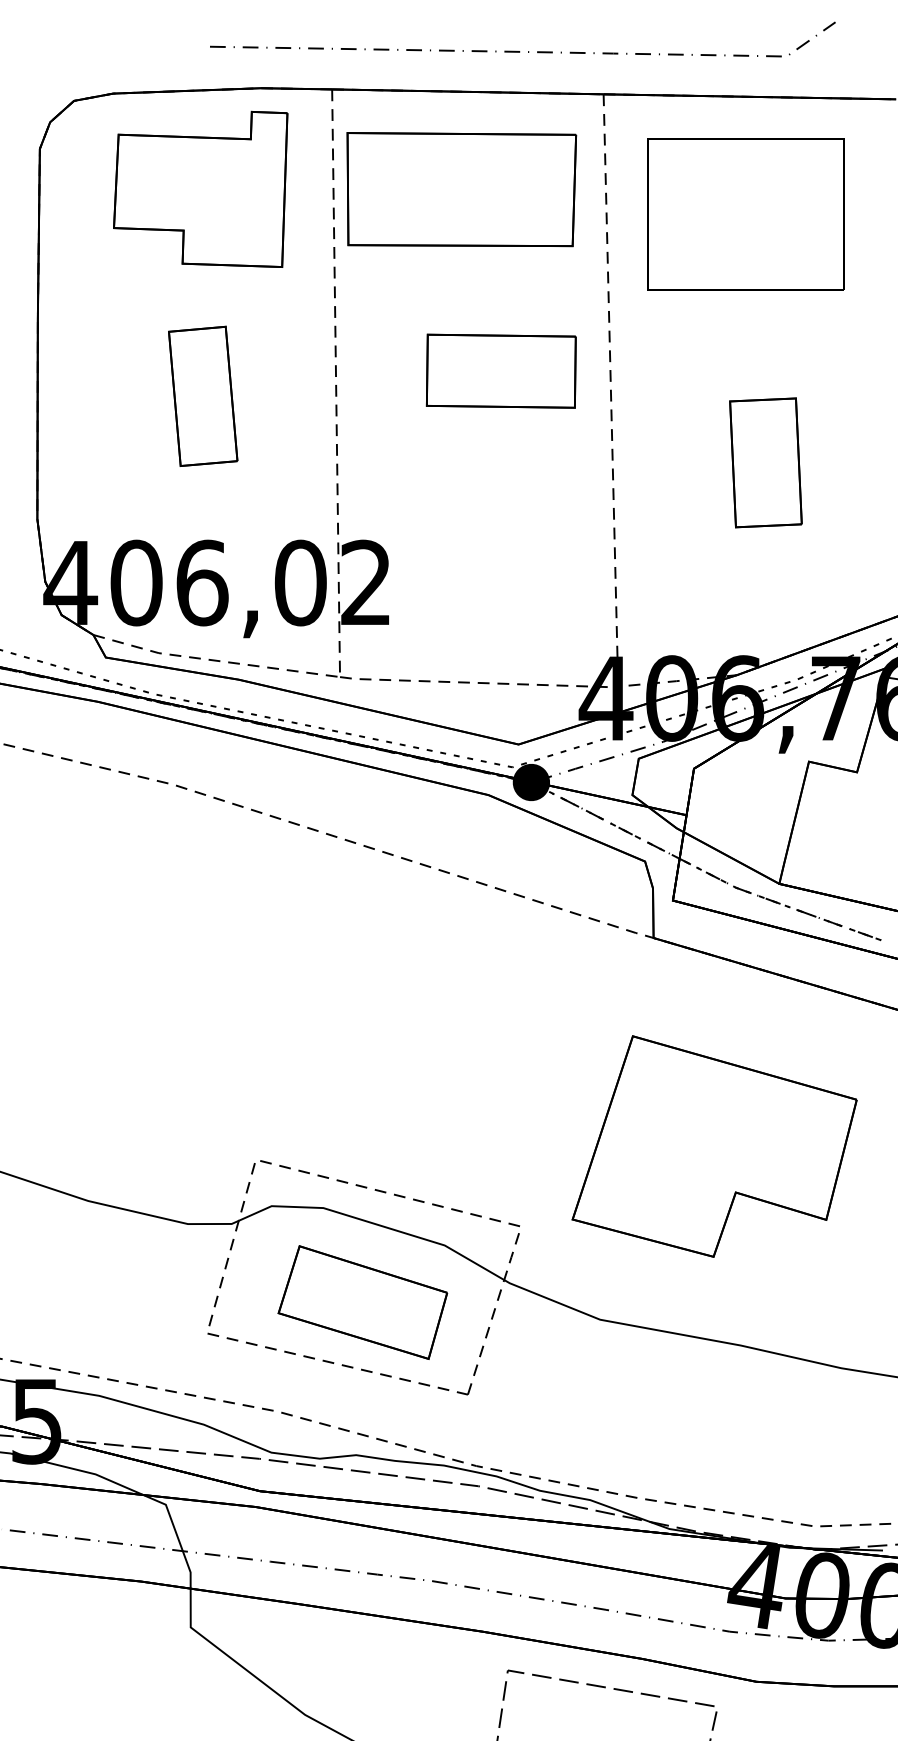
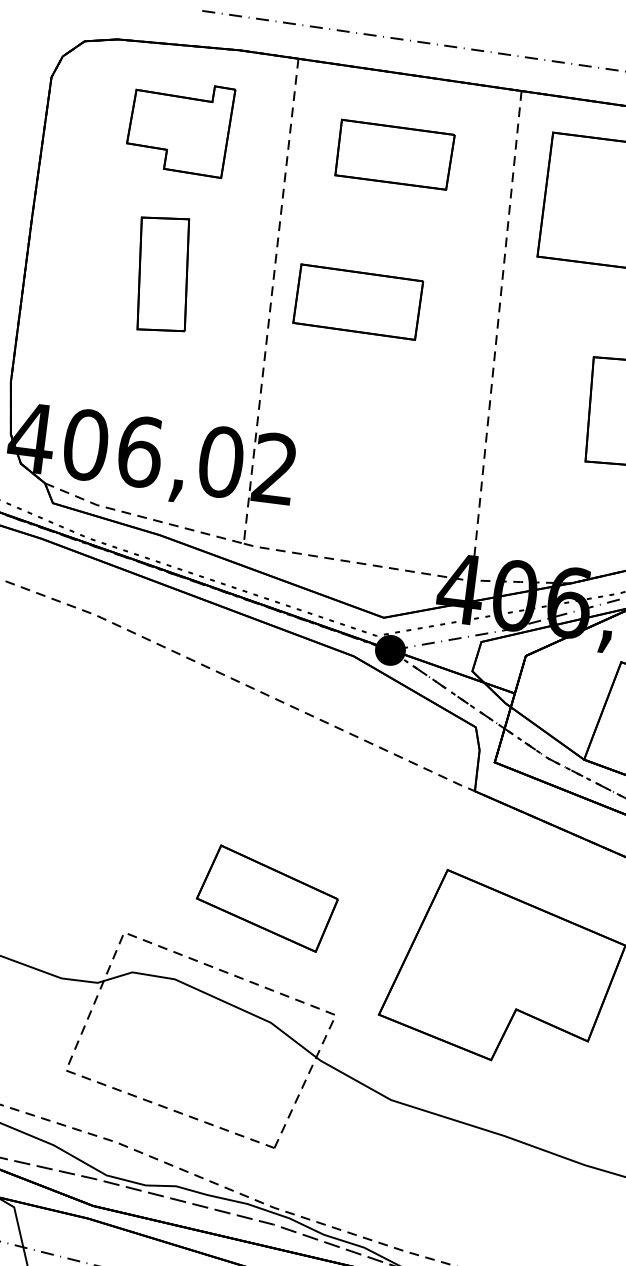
part: (200, 188) -> (179, 126), size x0.7
part: (461, 189) -> (394, 154), size x0.6
part: (500, 370) -> (357, 301), moved
part: (203, 395) -> (163, 273), moved
part: (362, 1302) -> (267, 898), moved

